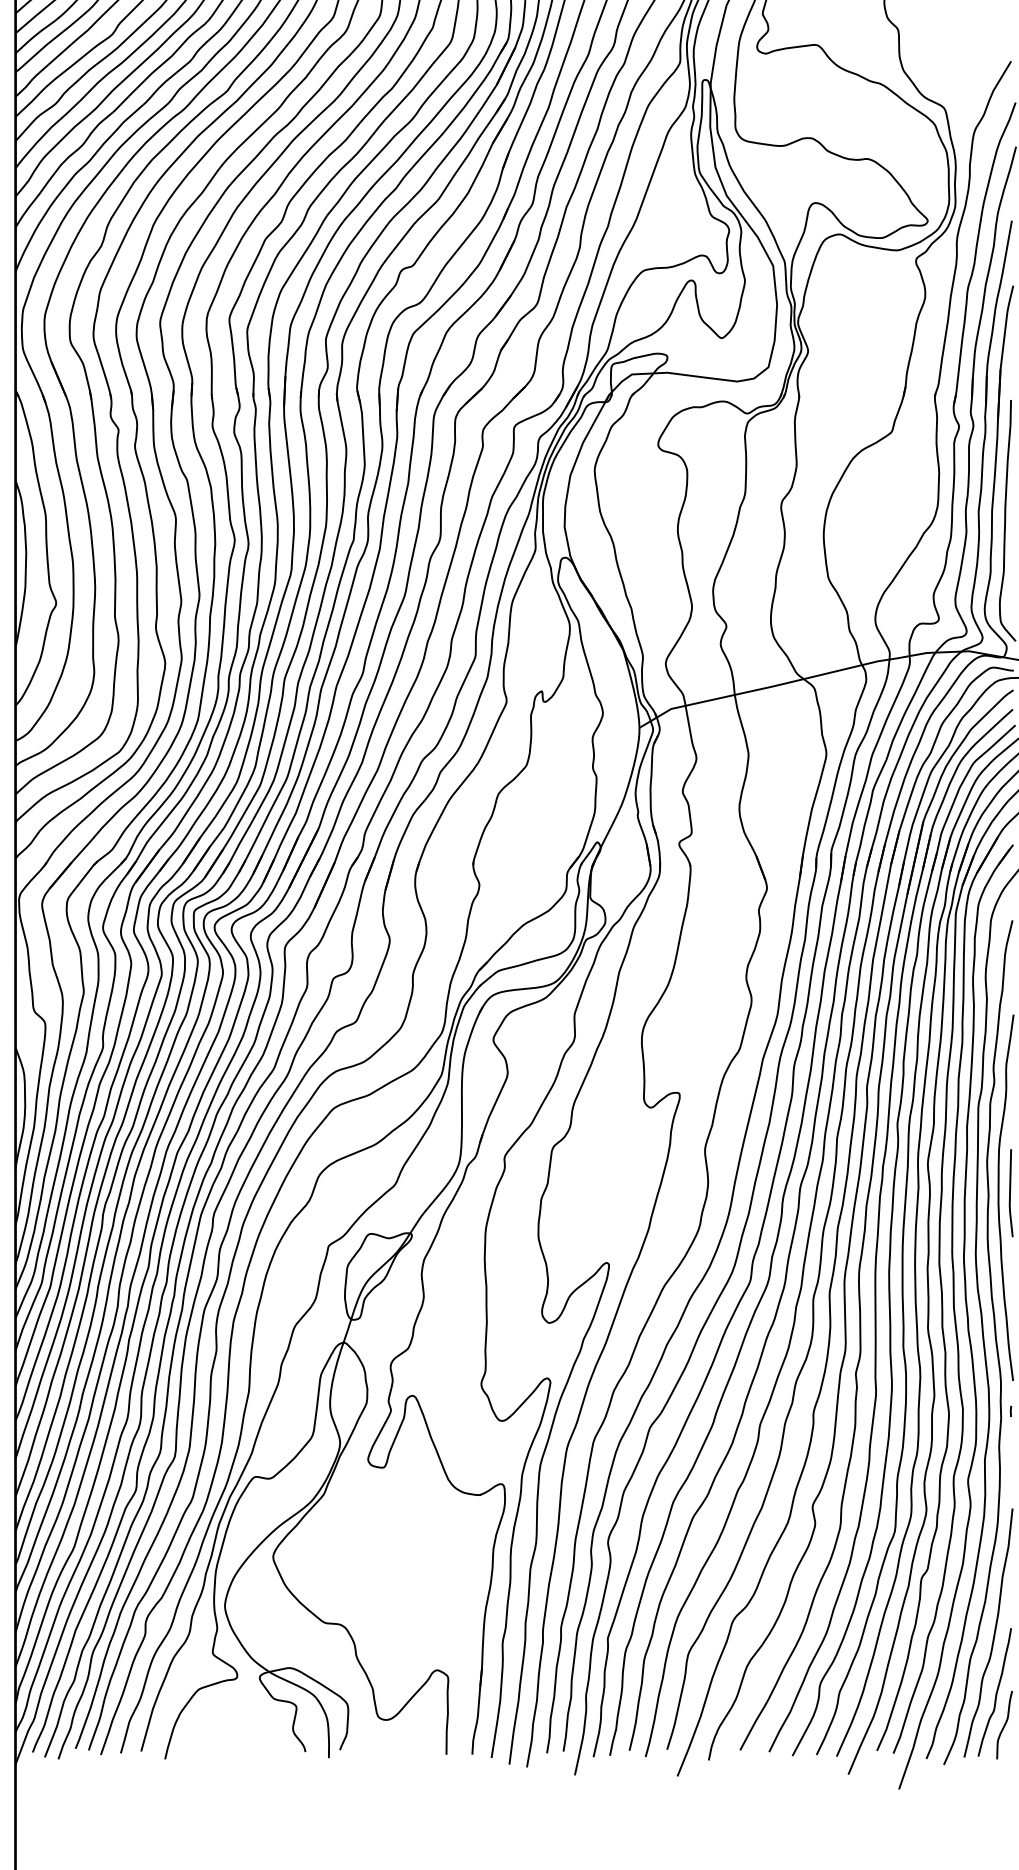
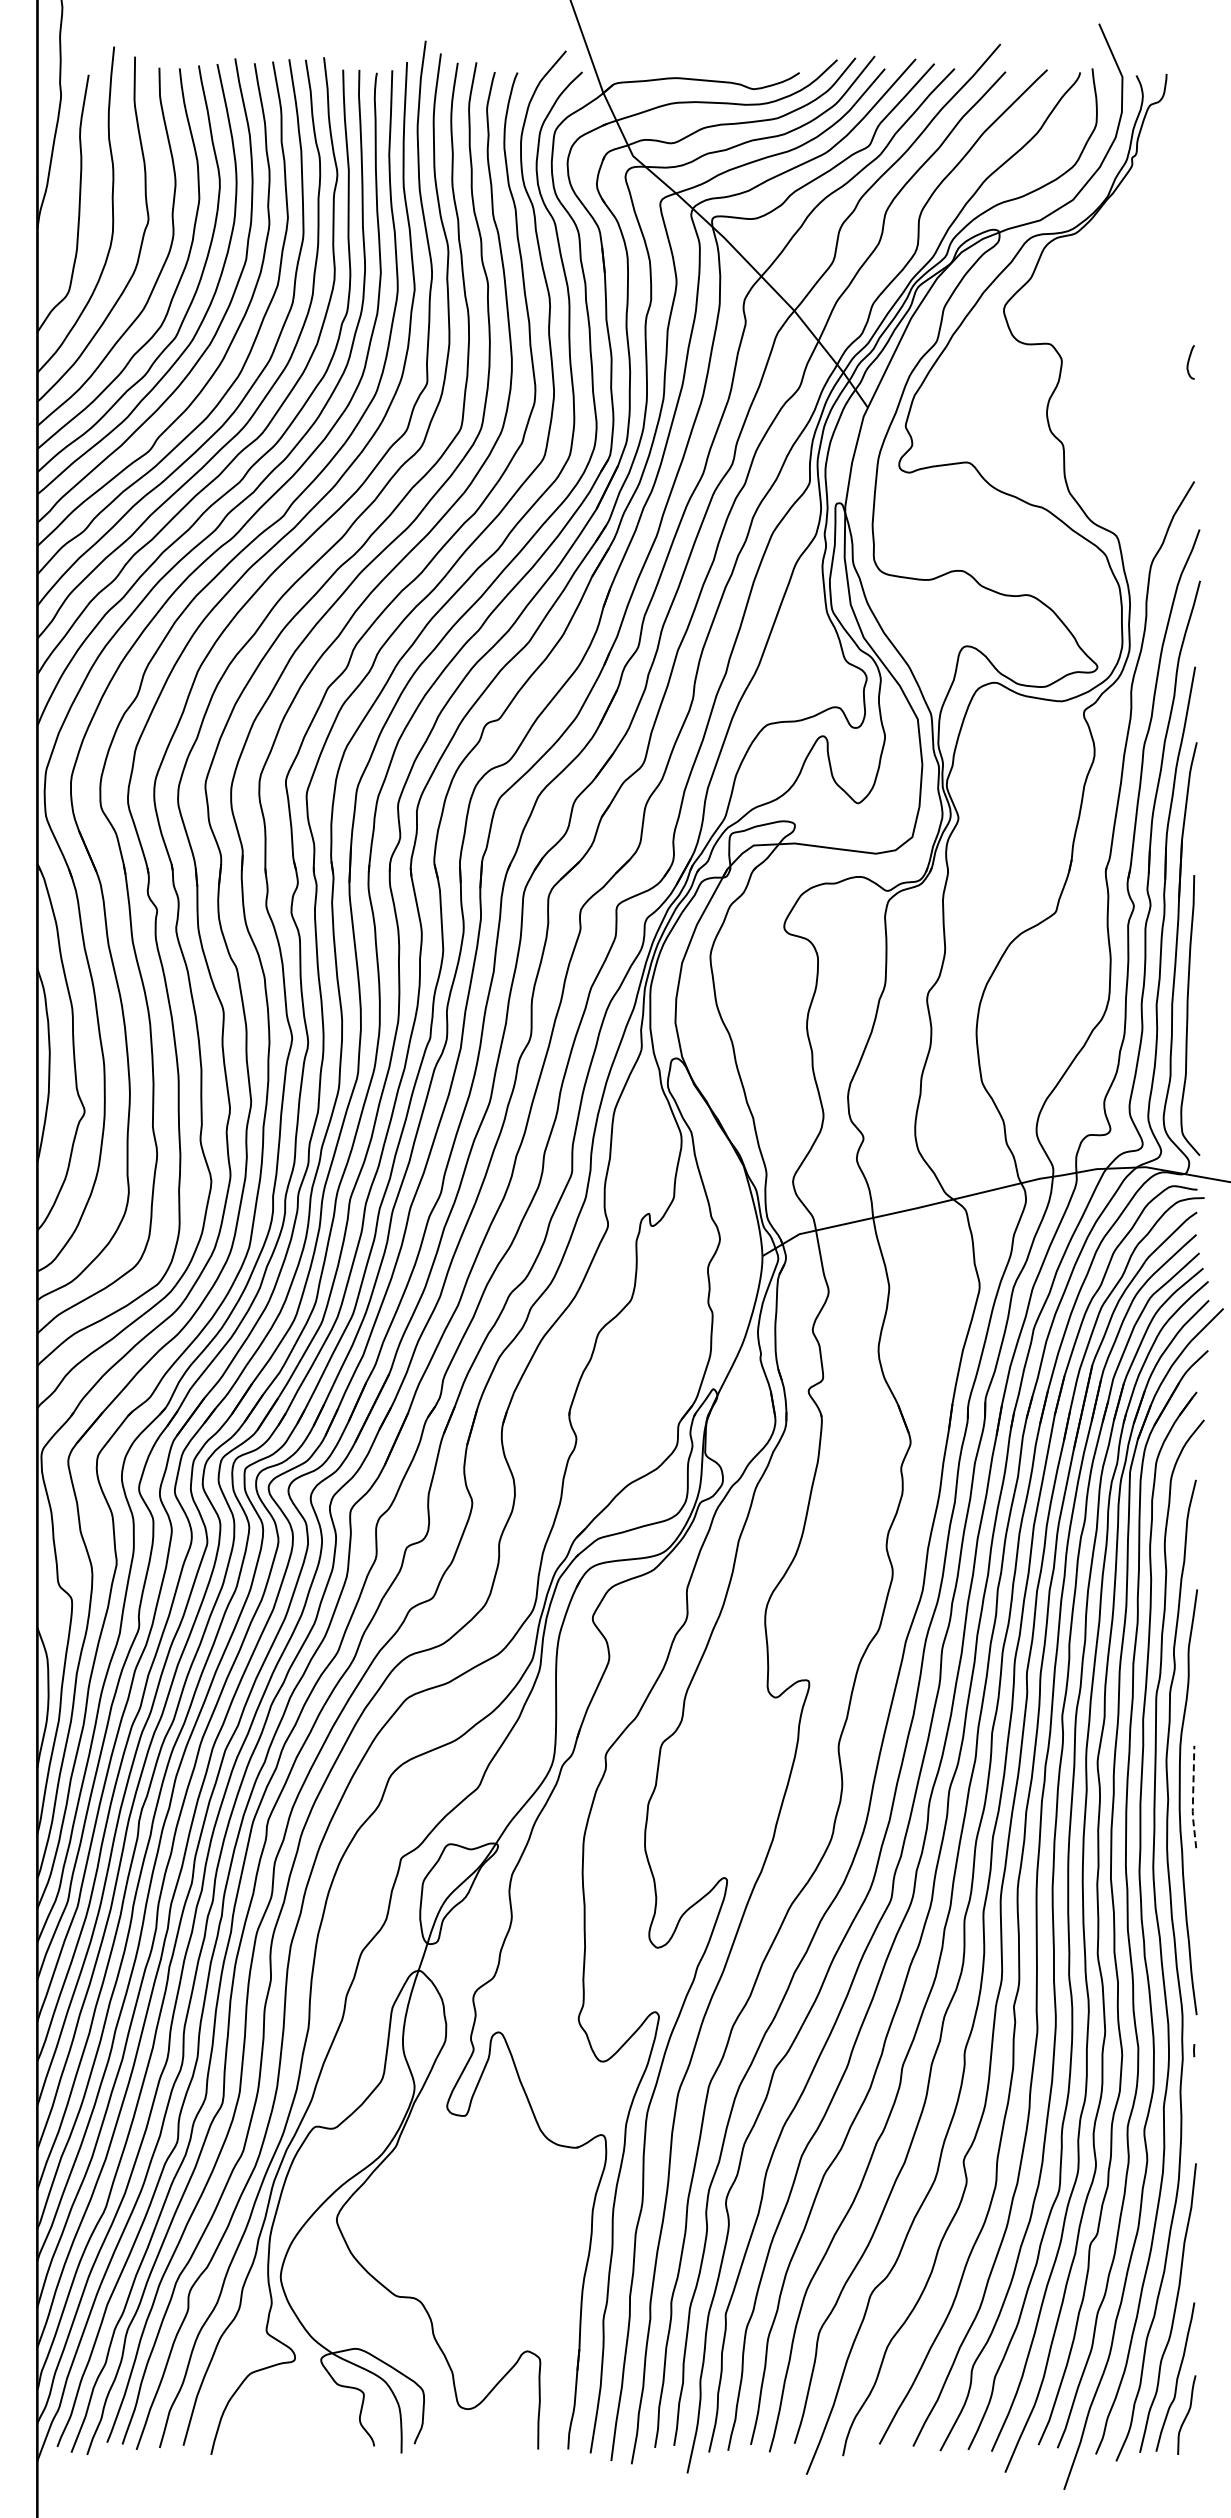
line: (1010, 1194) -> (1193, 1798), solid -> dashed

